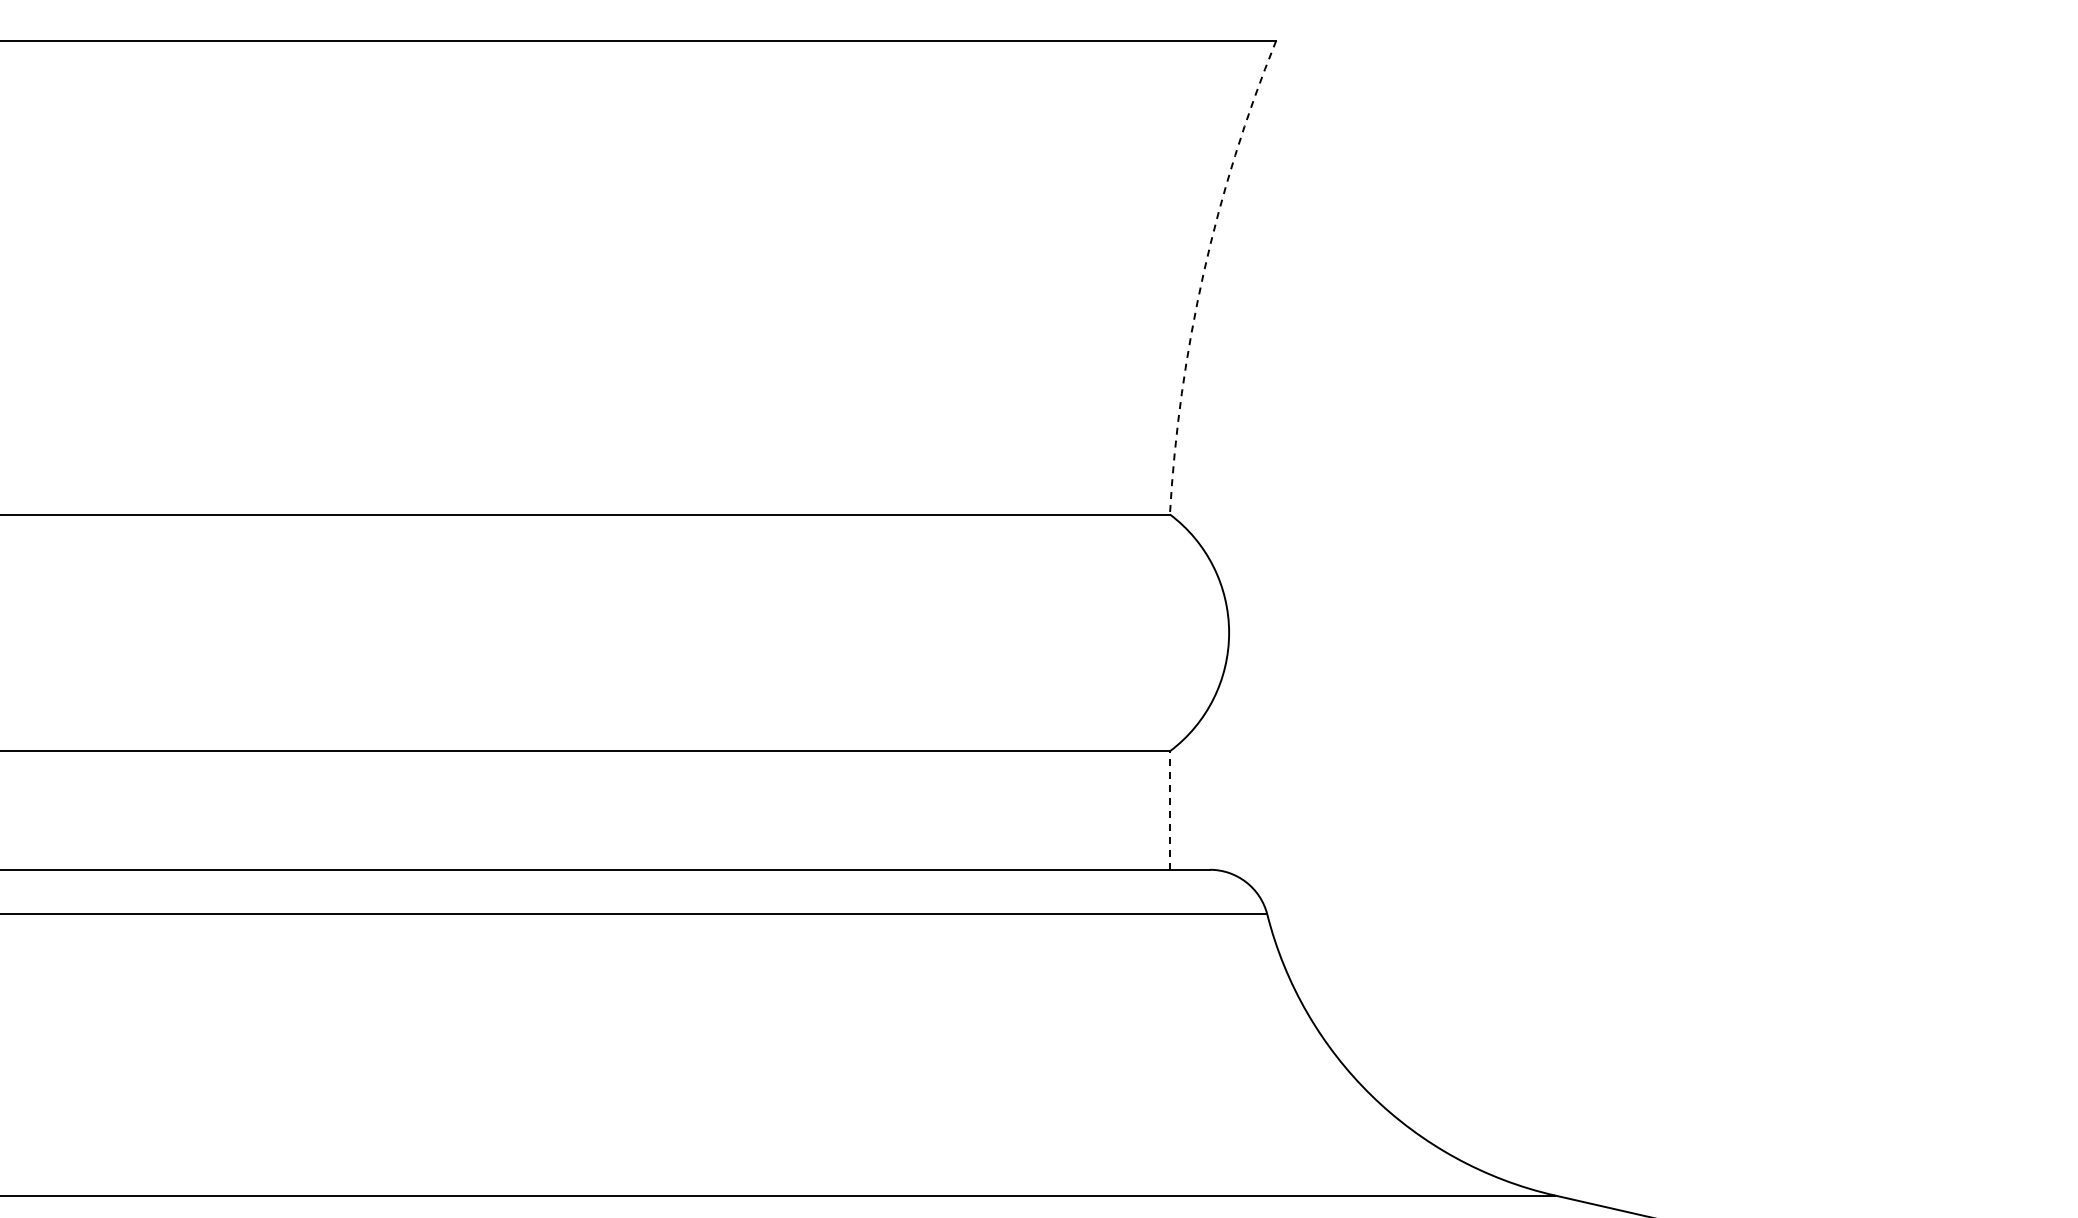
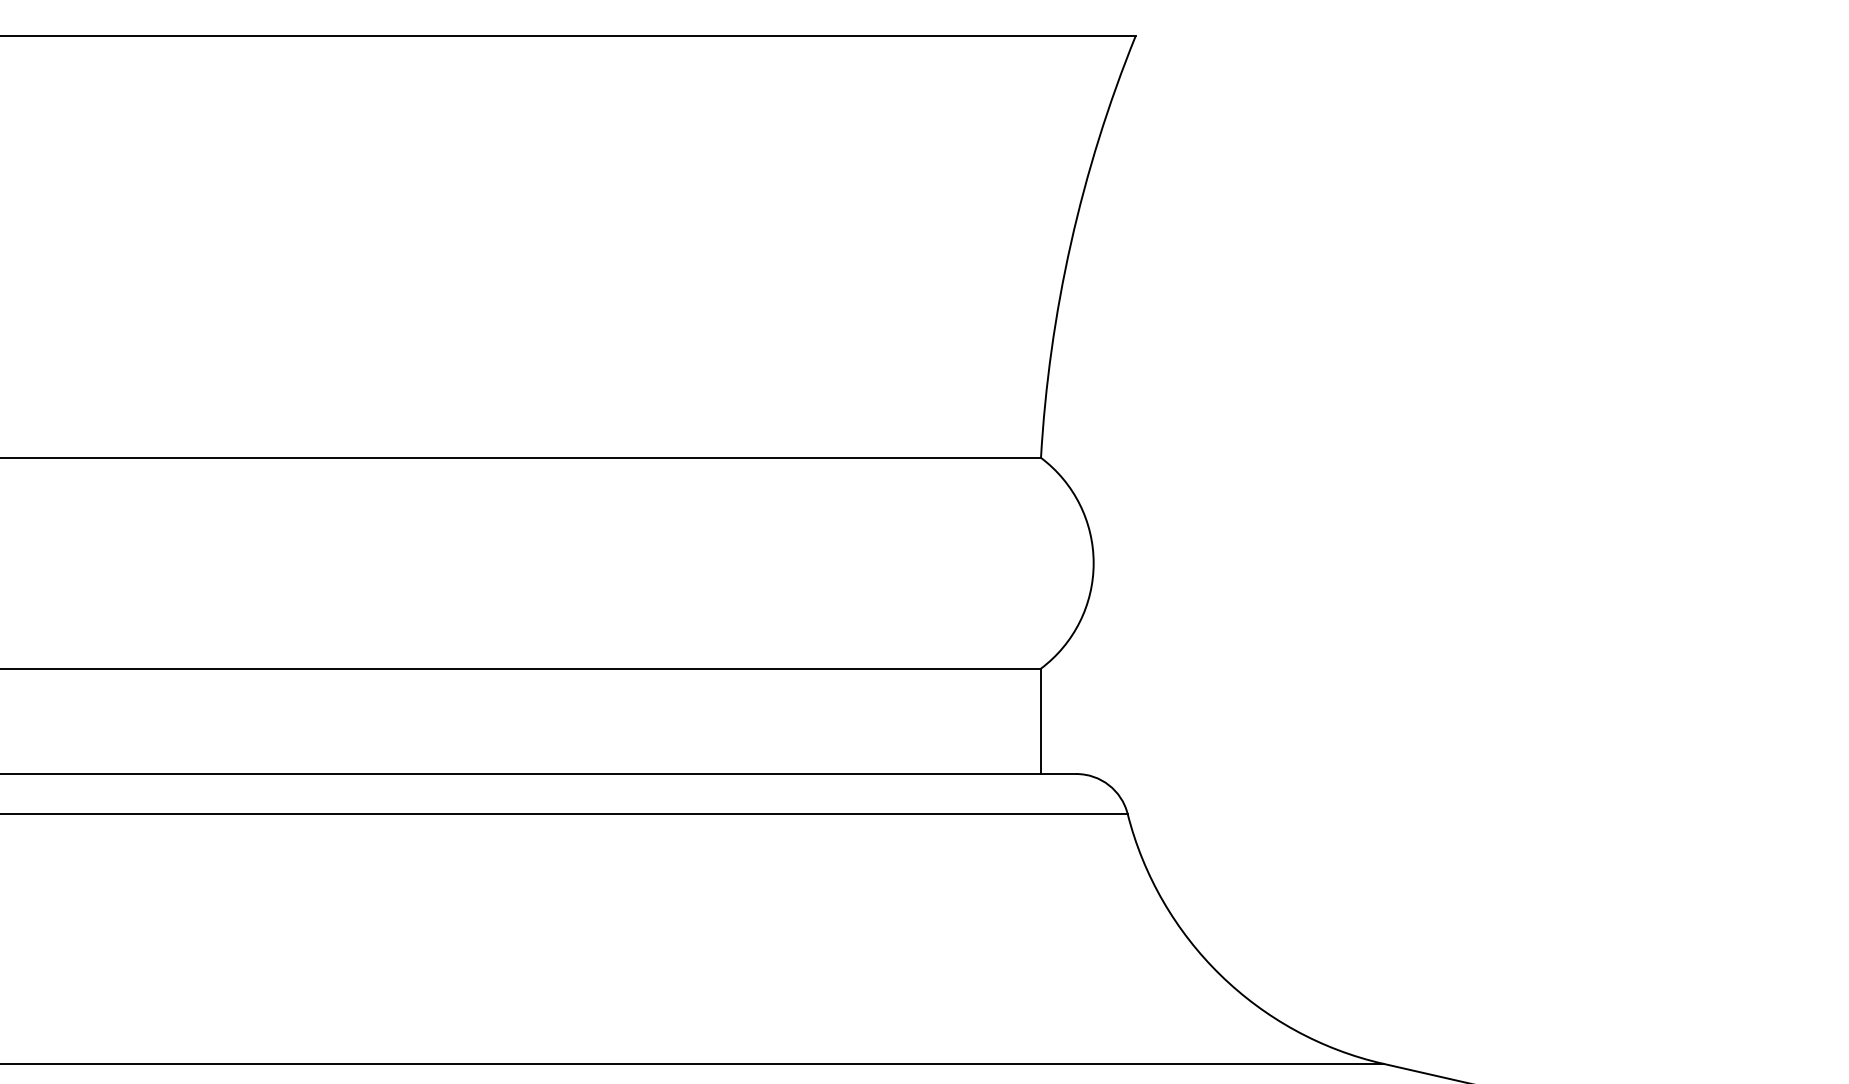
arc: (1203, 273) -> (1070, 243), dashed -> solid
line: (1169, 810) -> (1040, 721), dashed -> solid

